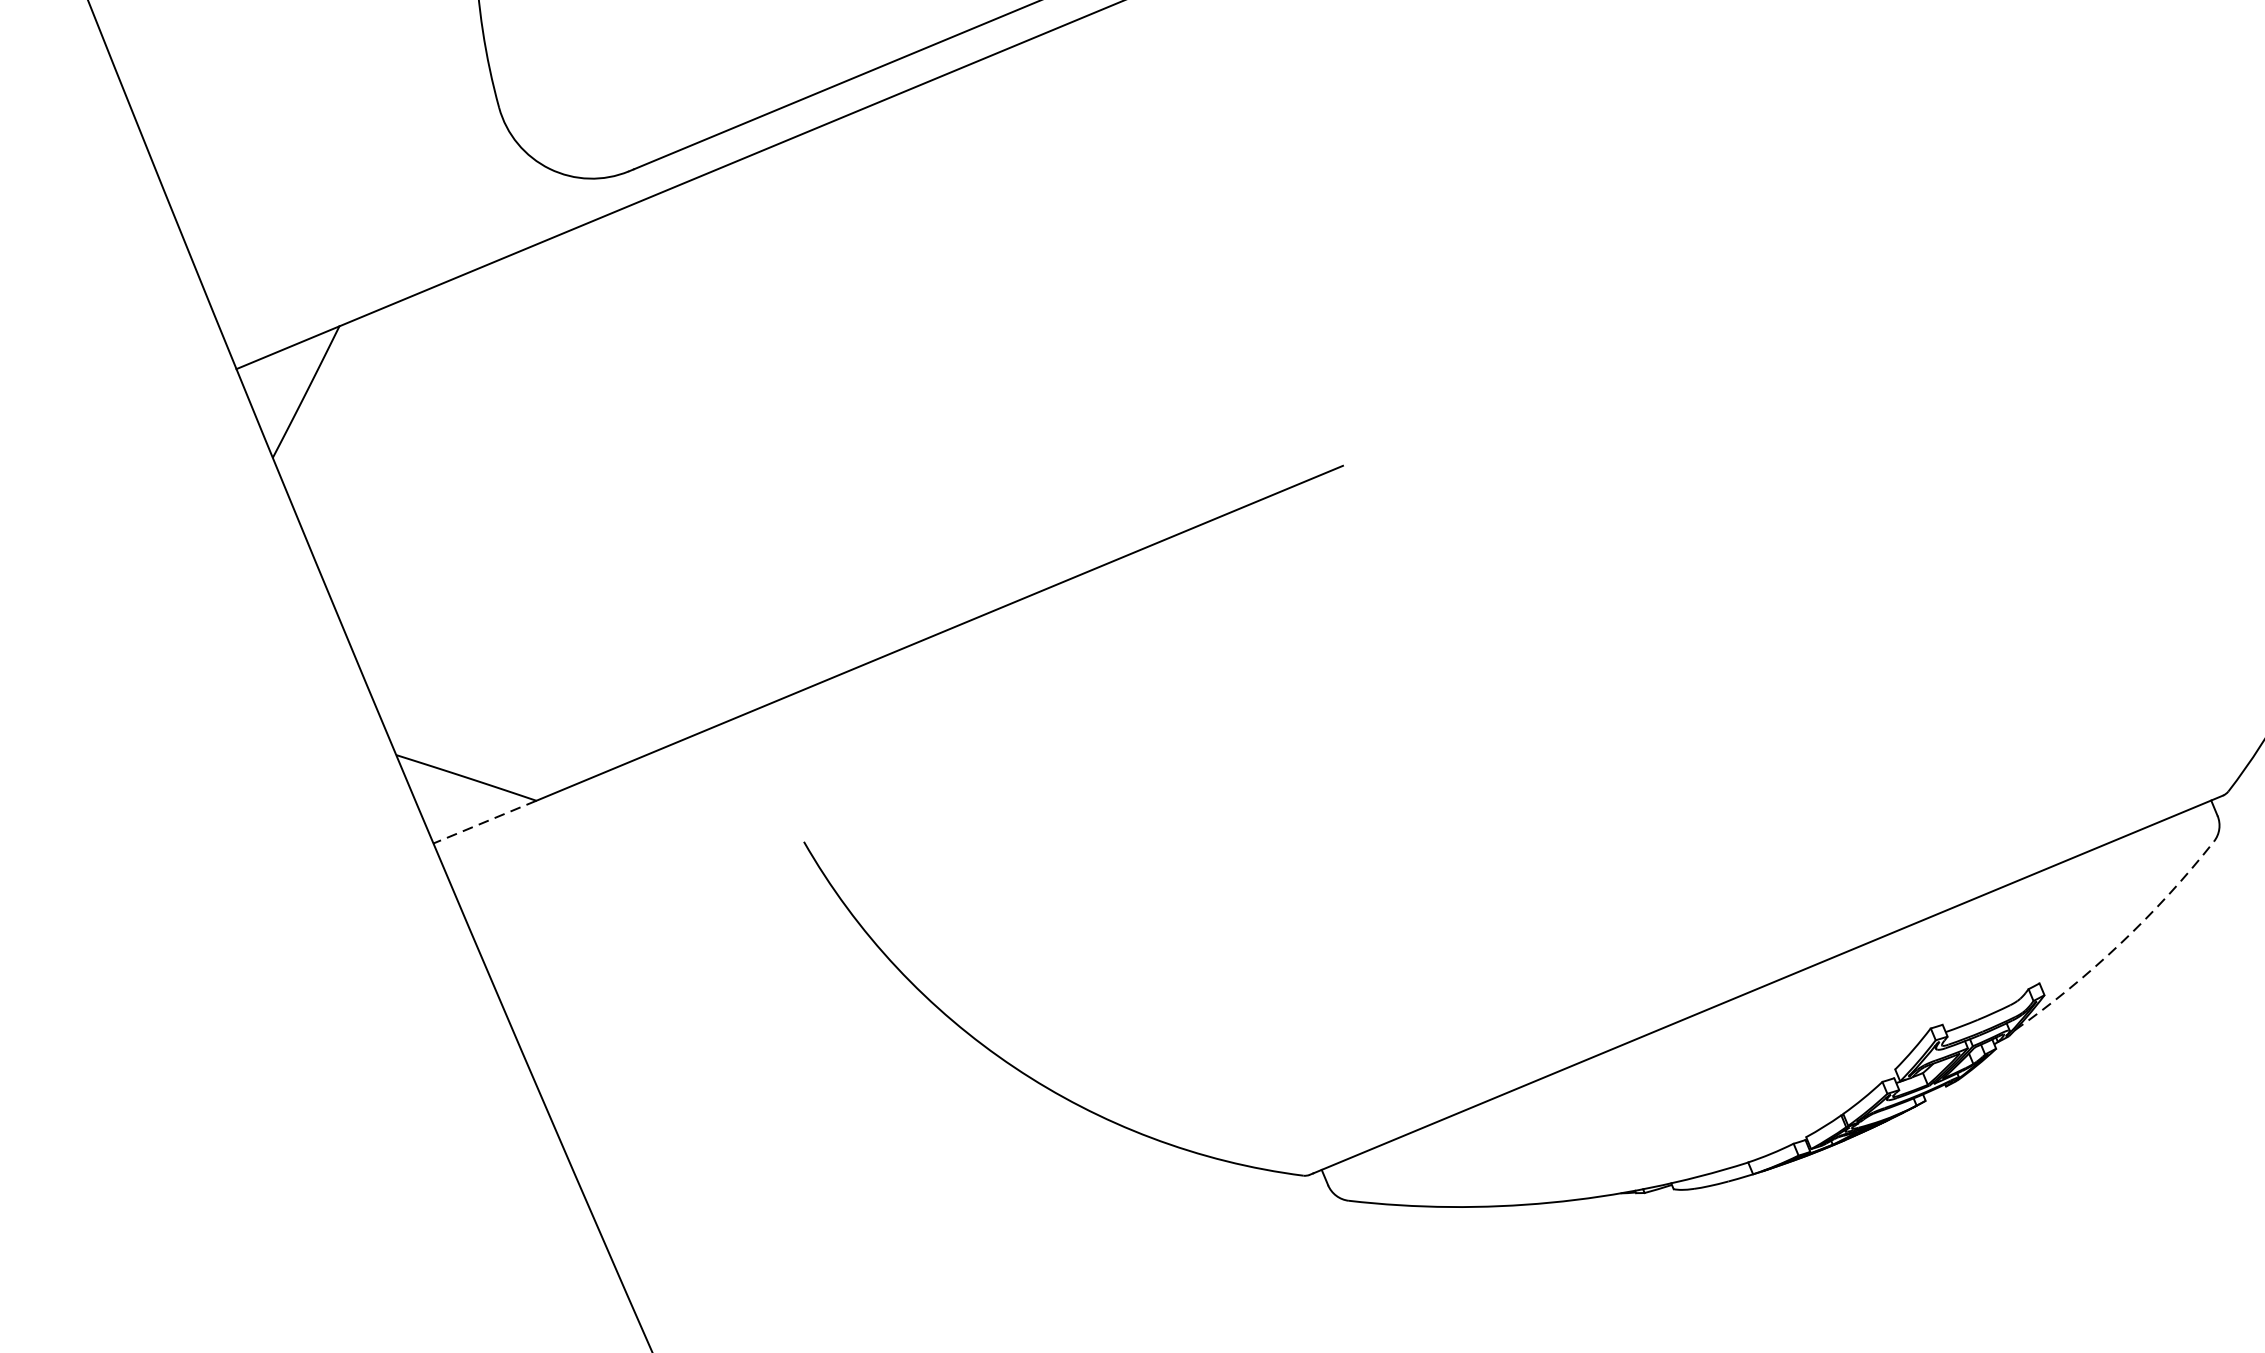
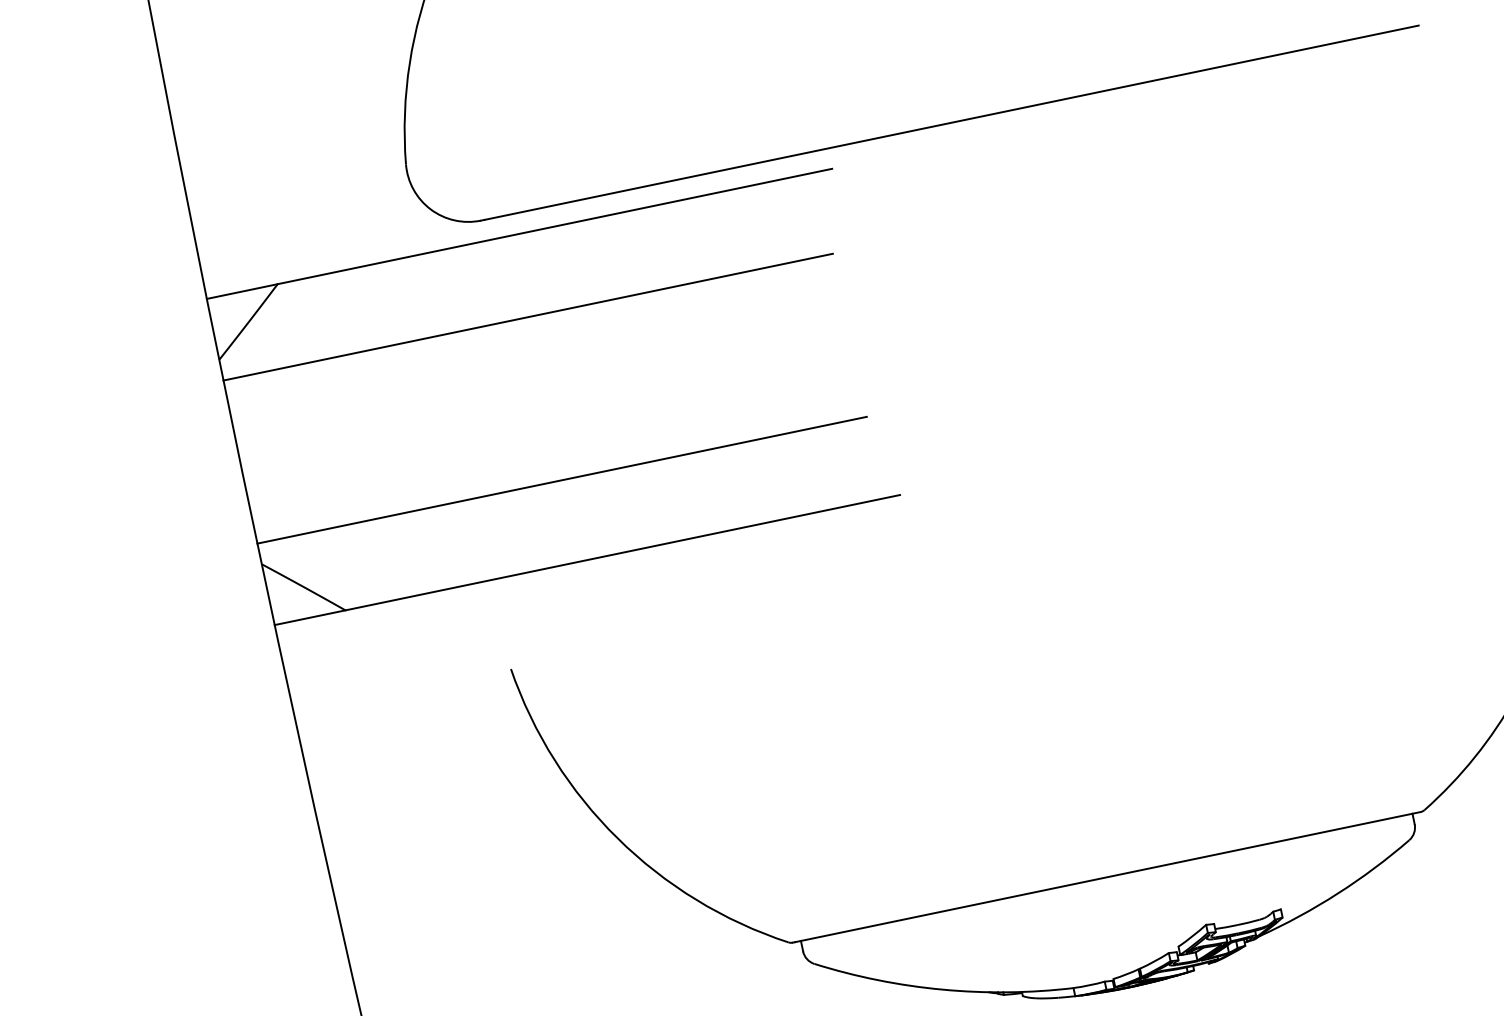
line: (727, 303) -> (527, 316), added
line: (825, 540) -> (561, 479), added
line: (483, 821) -> (309, 617), dashed -> solid
arc: (2120, 942) -> (1337, 893), dashed -> solid

